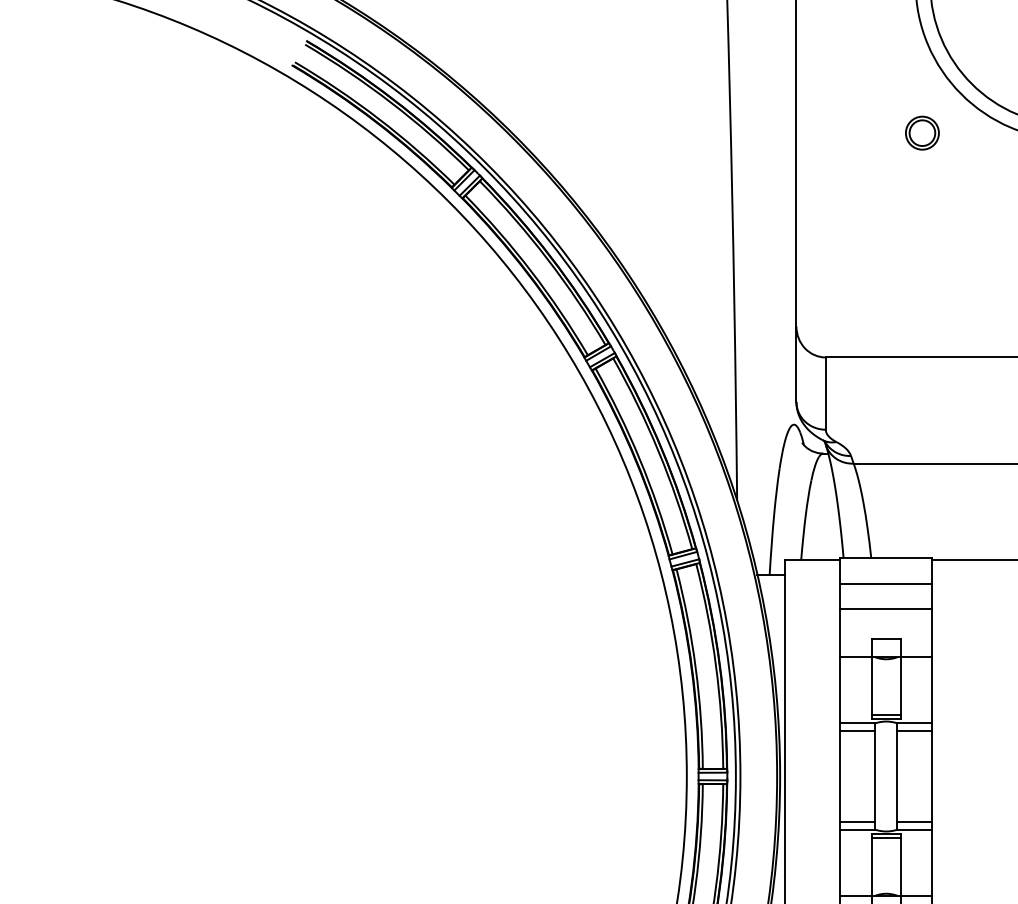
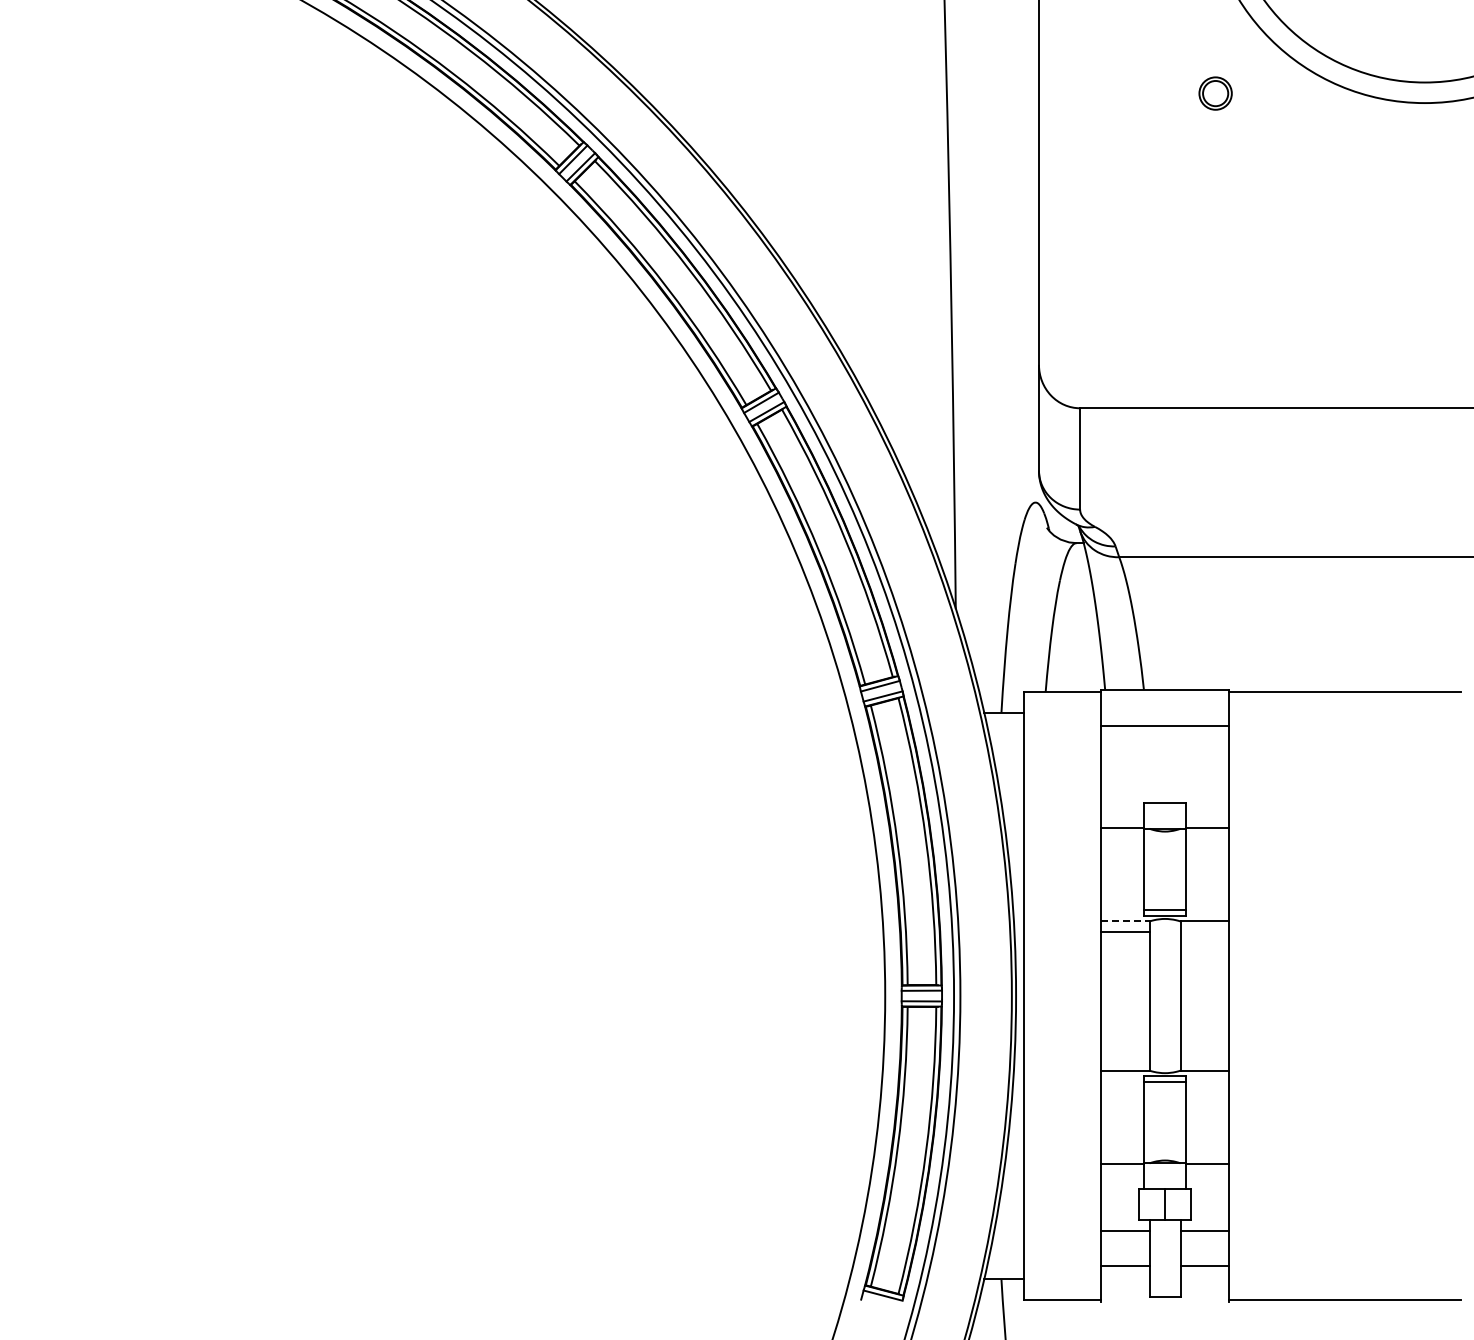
part: (922, 133) -> (1215, 93), size x0.7
line: (885, 609) -> (1164, 761), removed
line: (858, 723) -> (1125, 921), solid -> dashed
line: (914, 731) -> (1204, 932), removed
line: (857, 821) -> (1124, 1059), removed
line: (914, 821) -> (1204, 1059), removed

